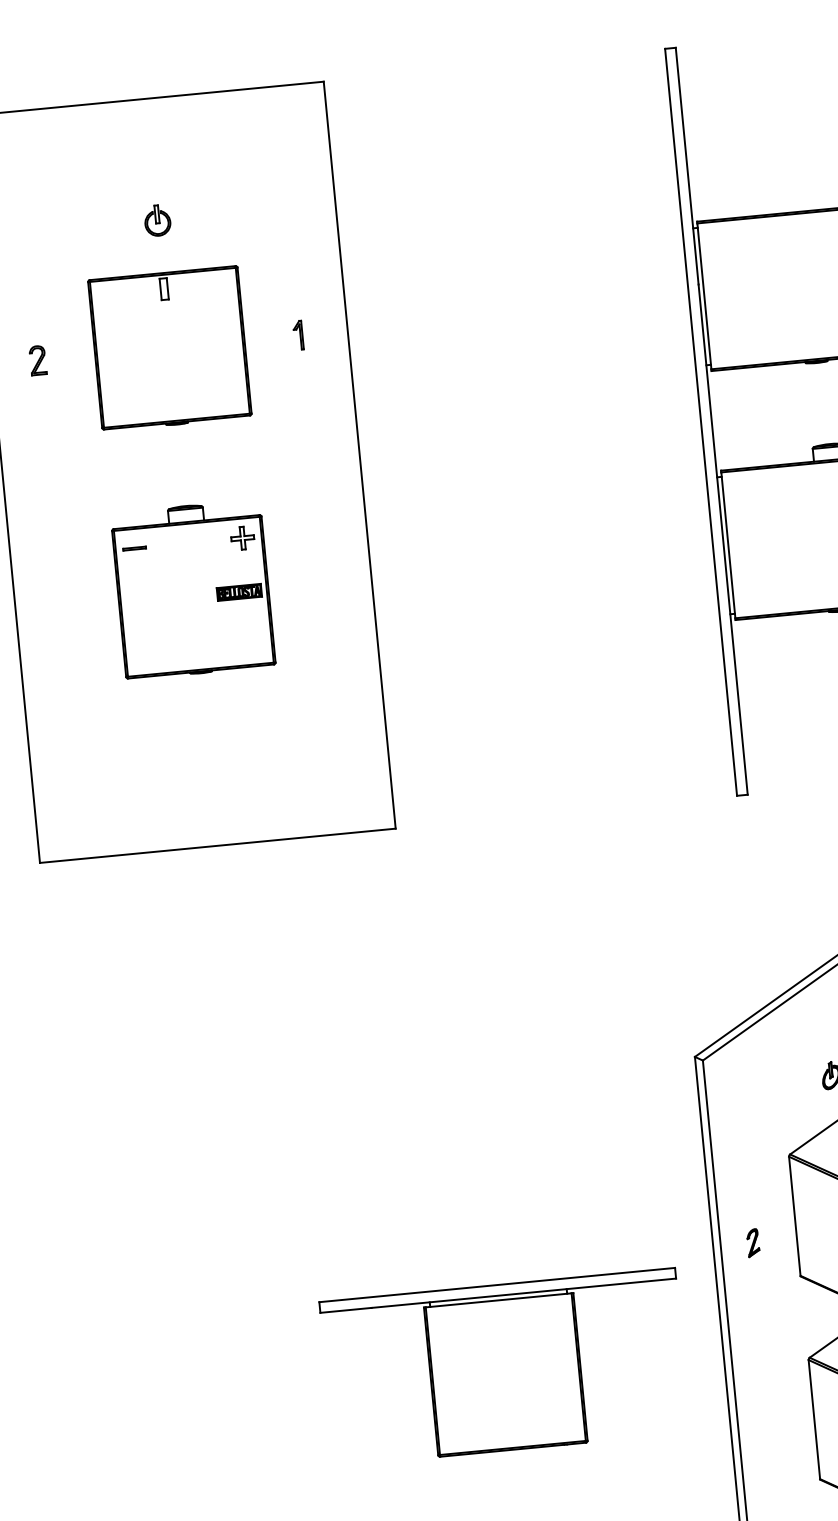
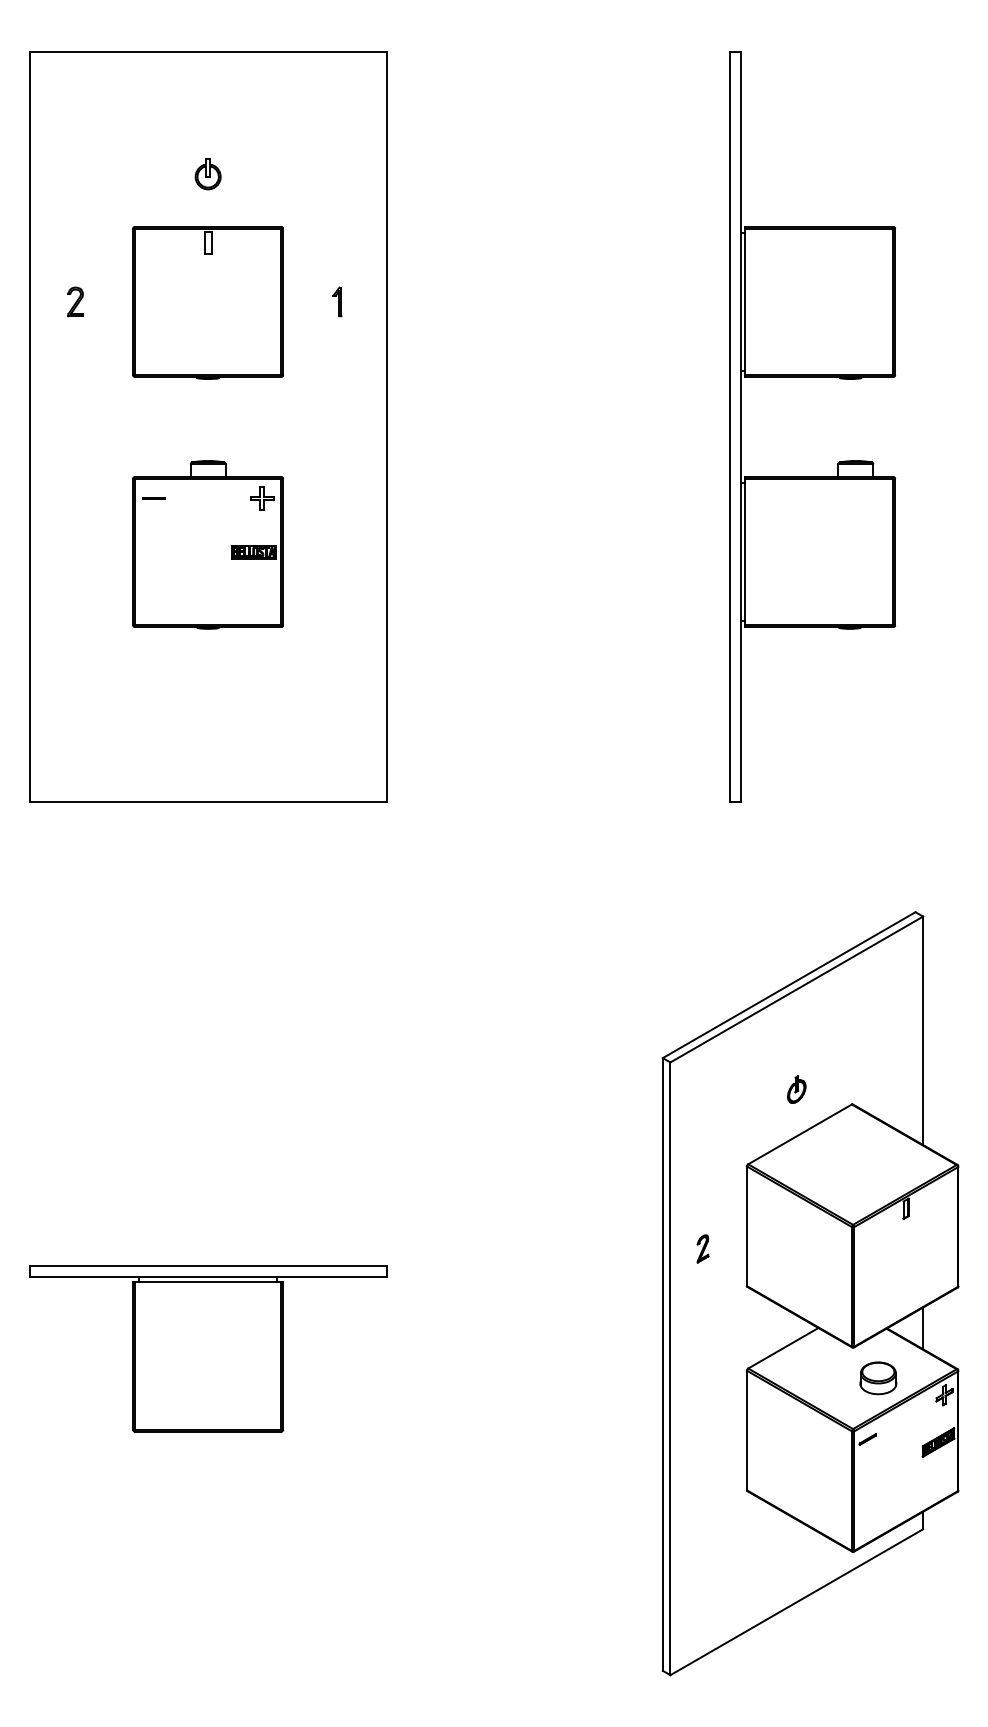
part: (505, 1366) -> (208, 1348), moved

